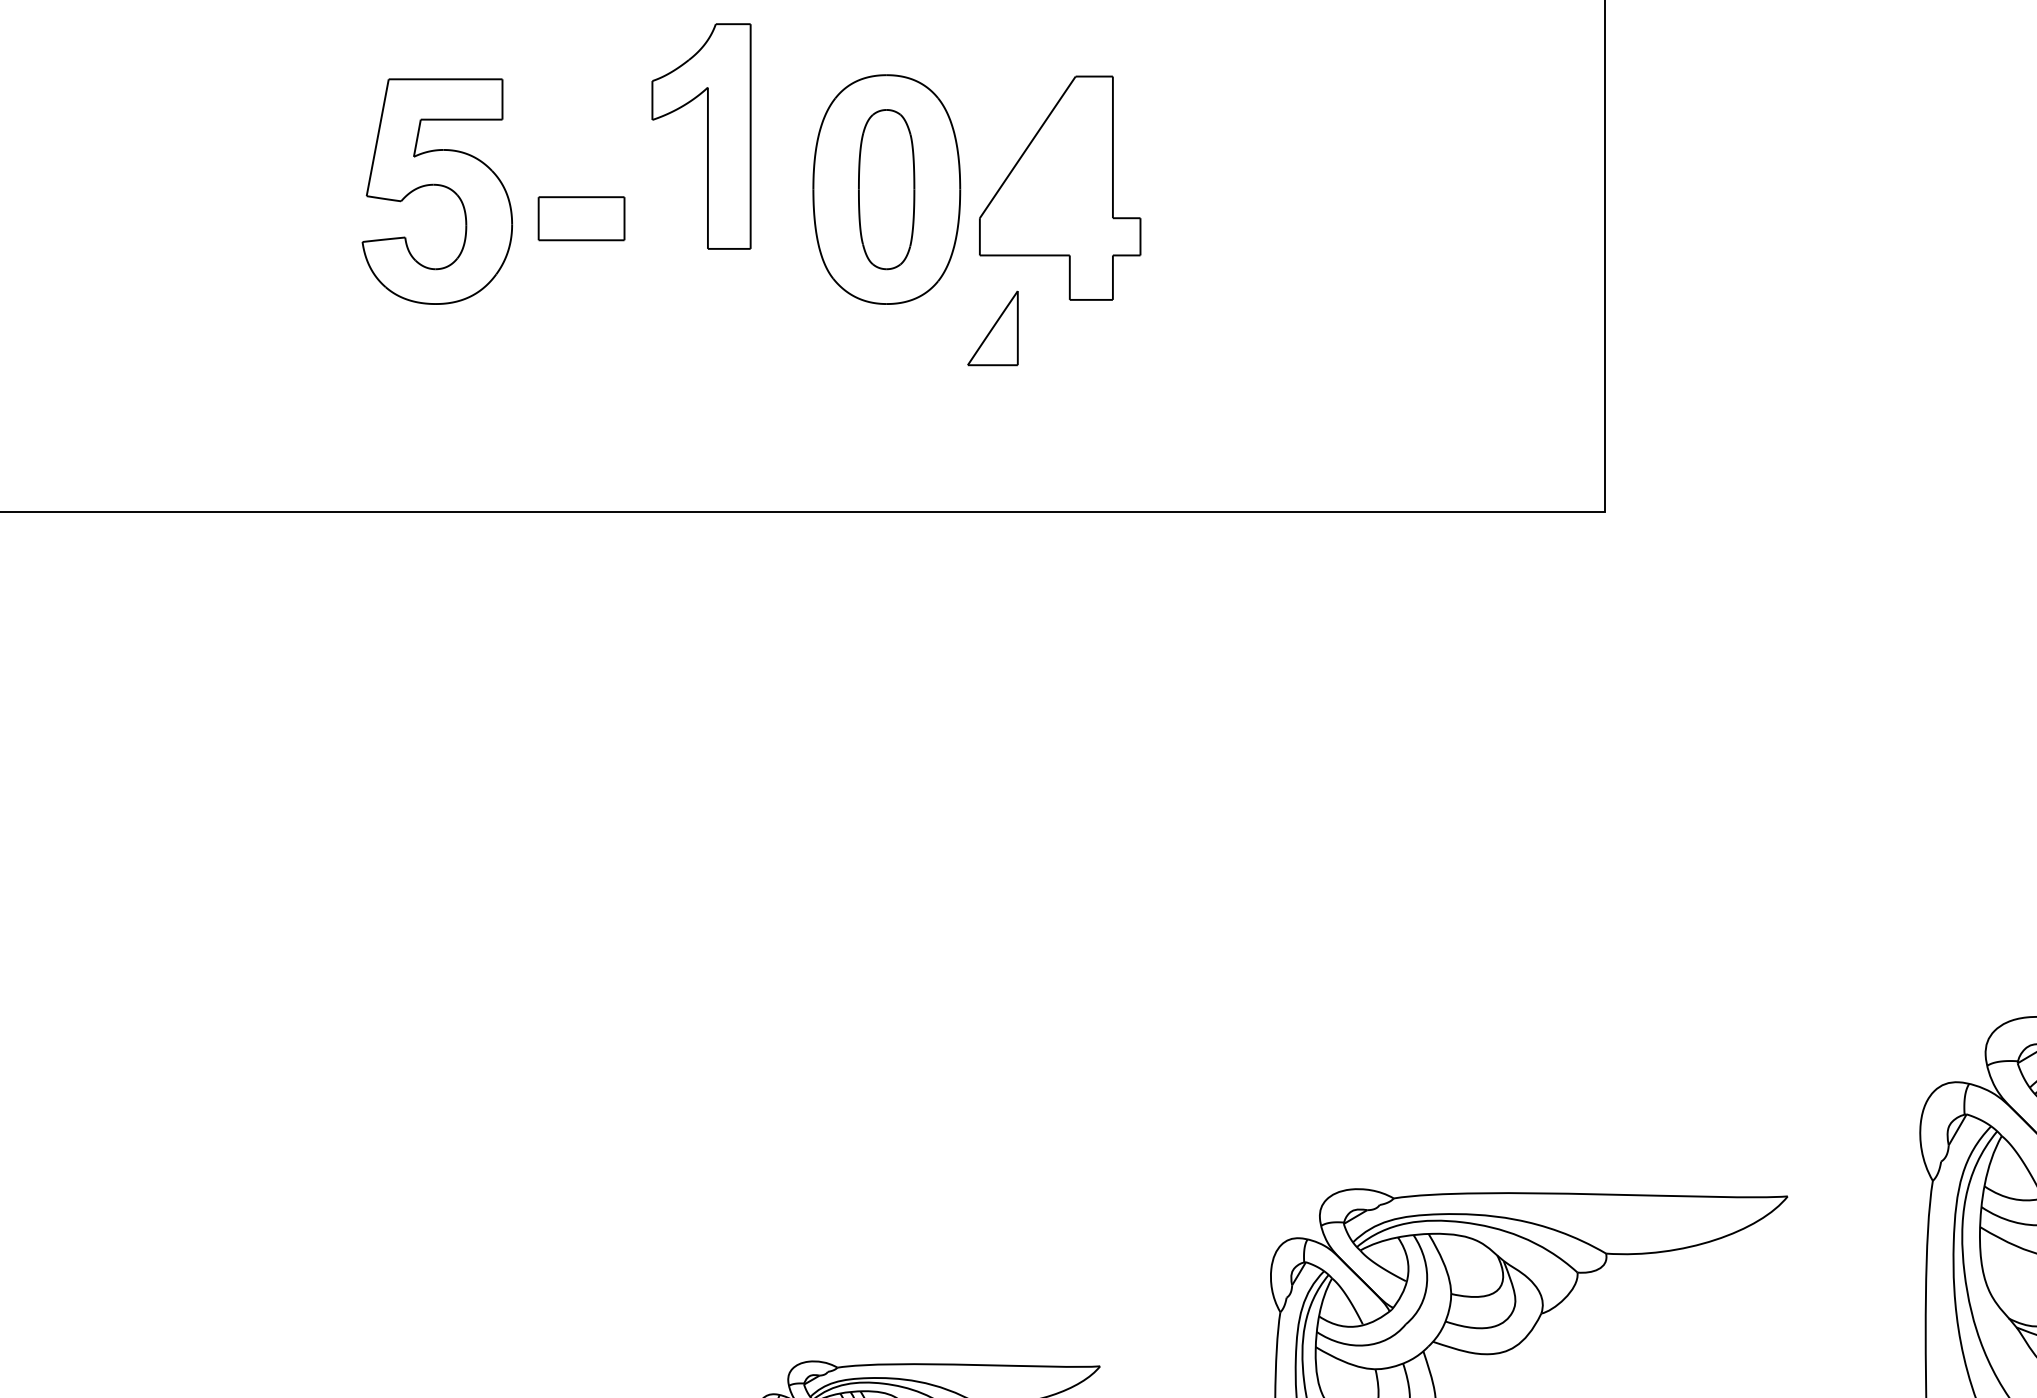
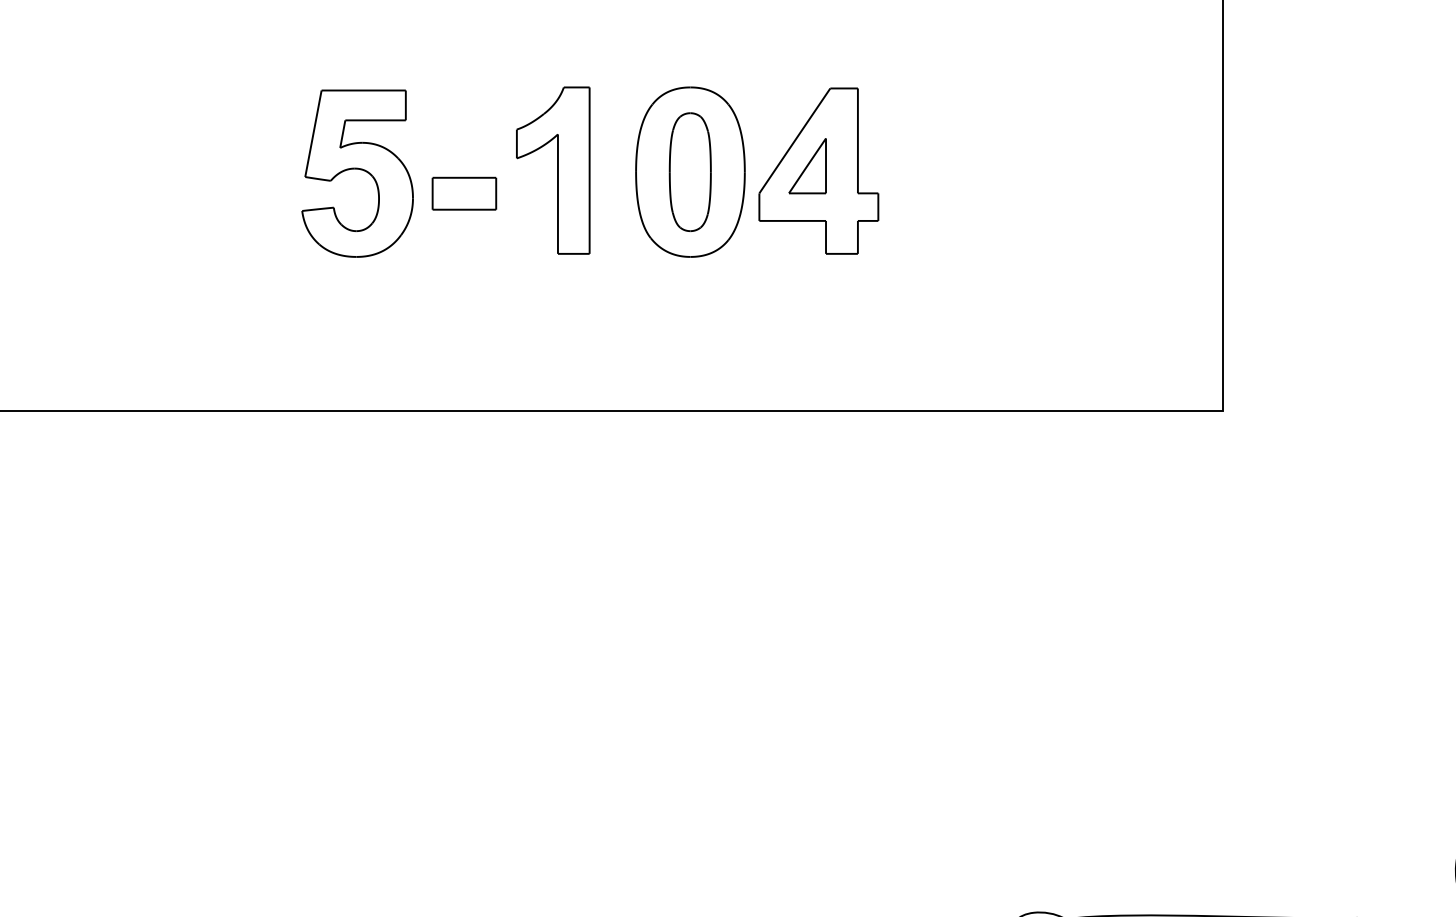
part: (701, 136) -> (553, 170), moved
part: (992, 328) -> (807, 166), moved

